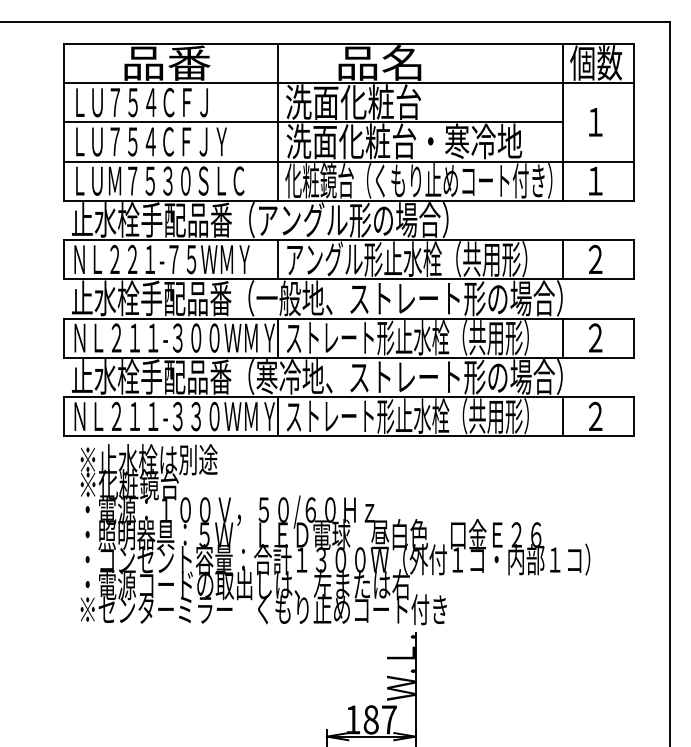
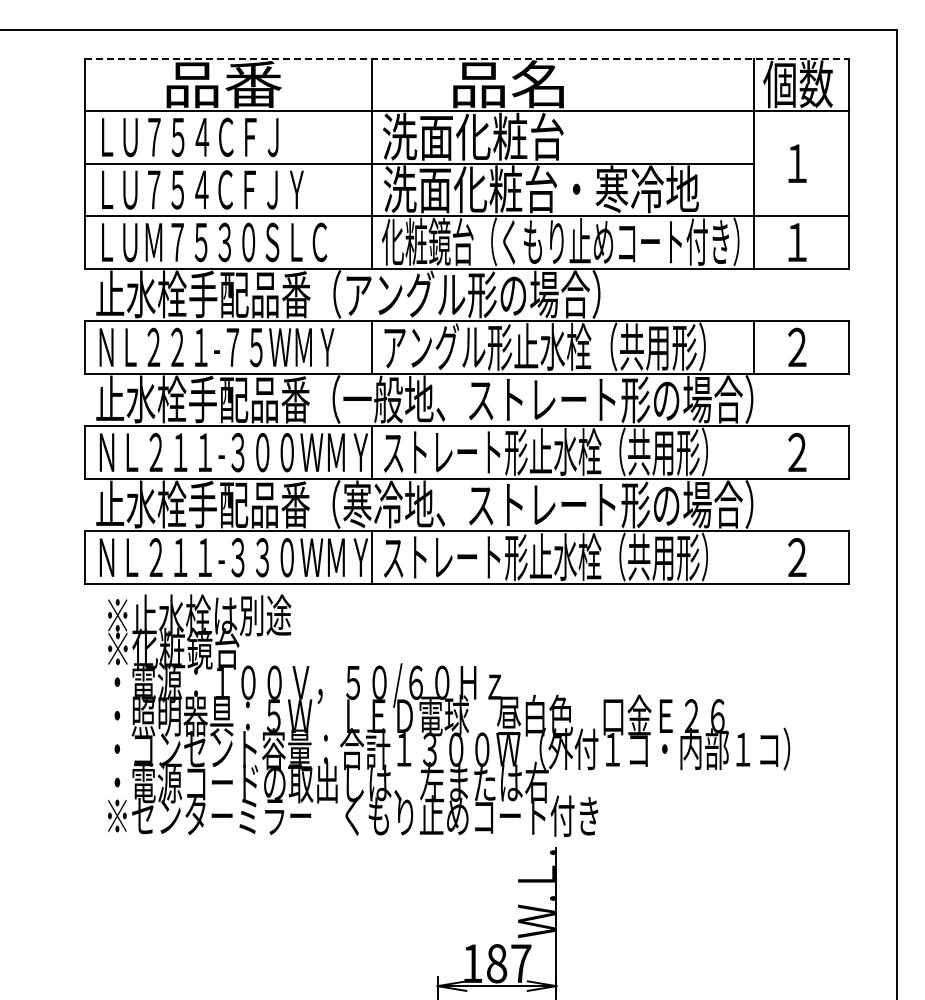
line: (349, 43) -> (467, 58), solid -> dashed
line: (562, 338) -> (753, 452), removed
line: (562, 416) -> (753, 557), removed

